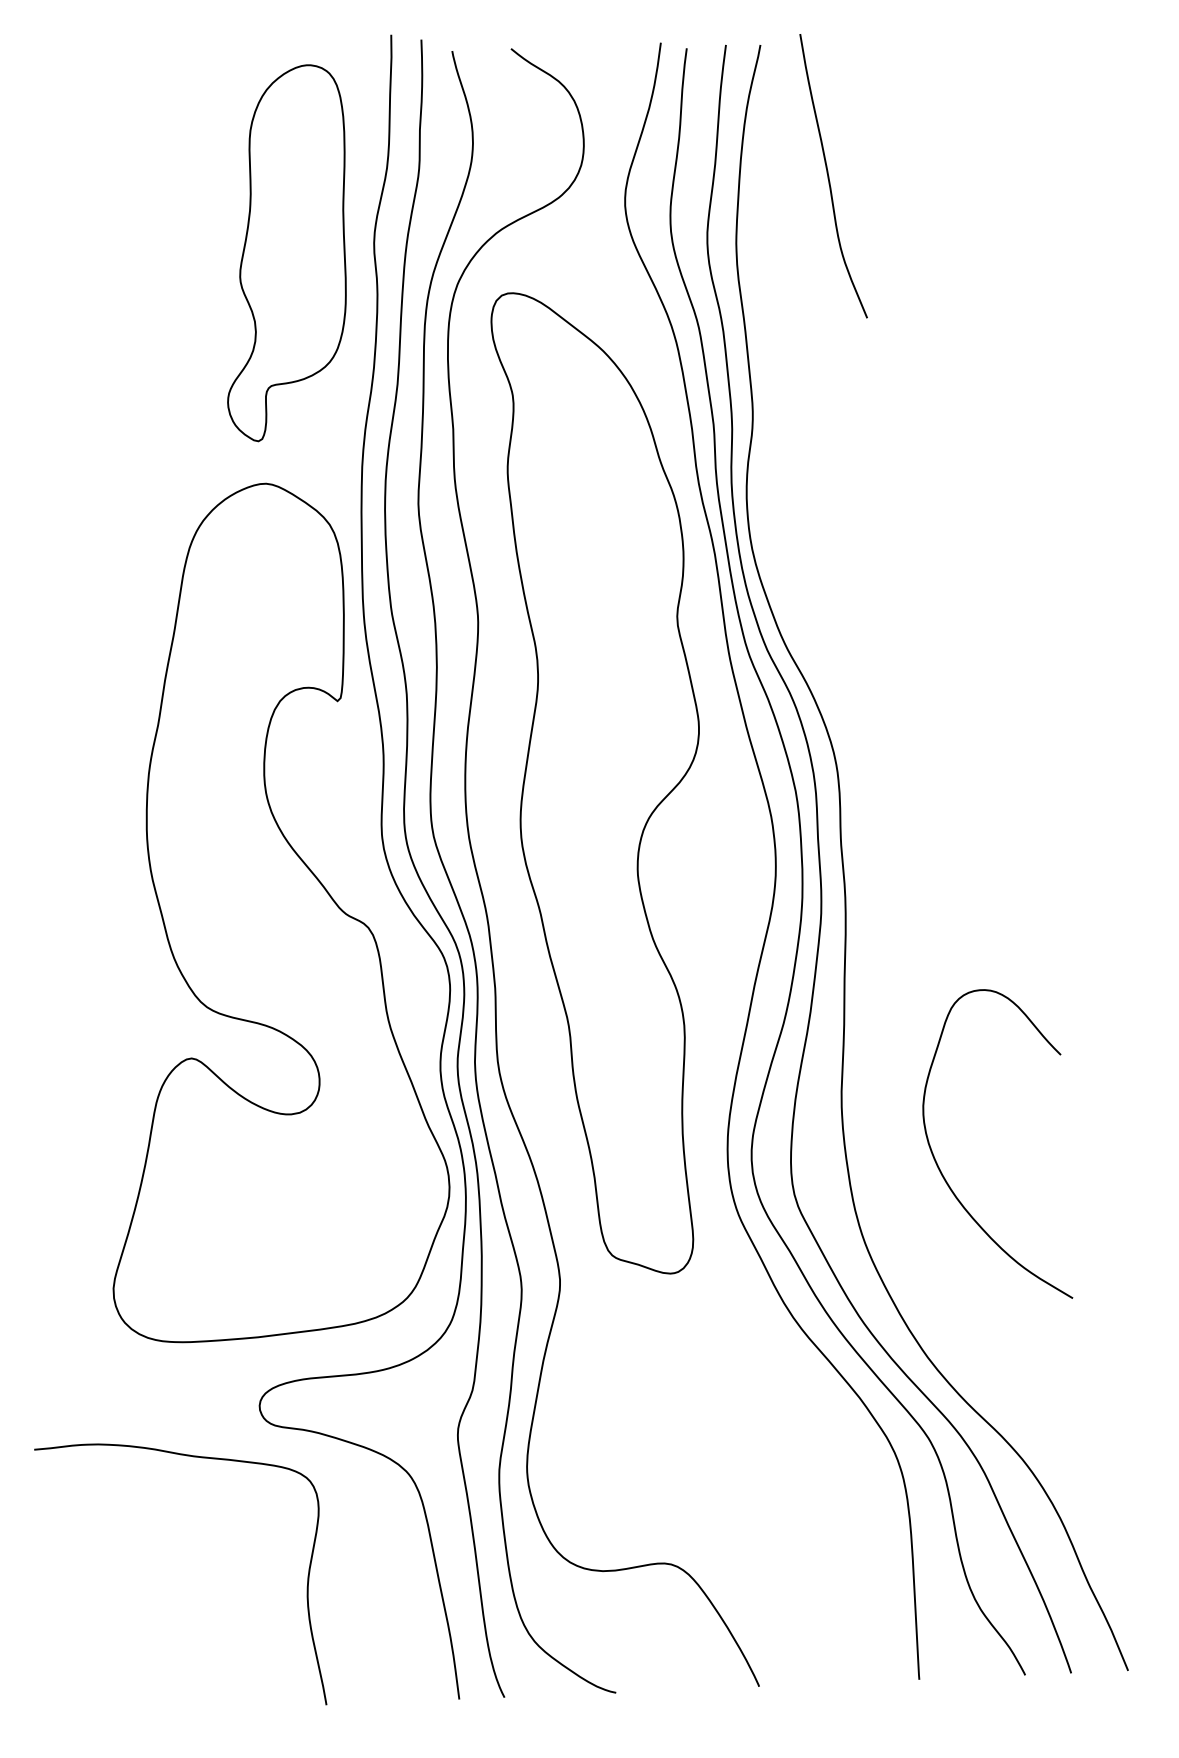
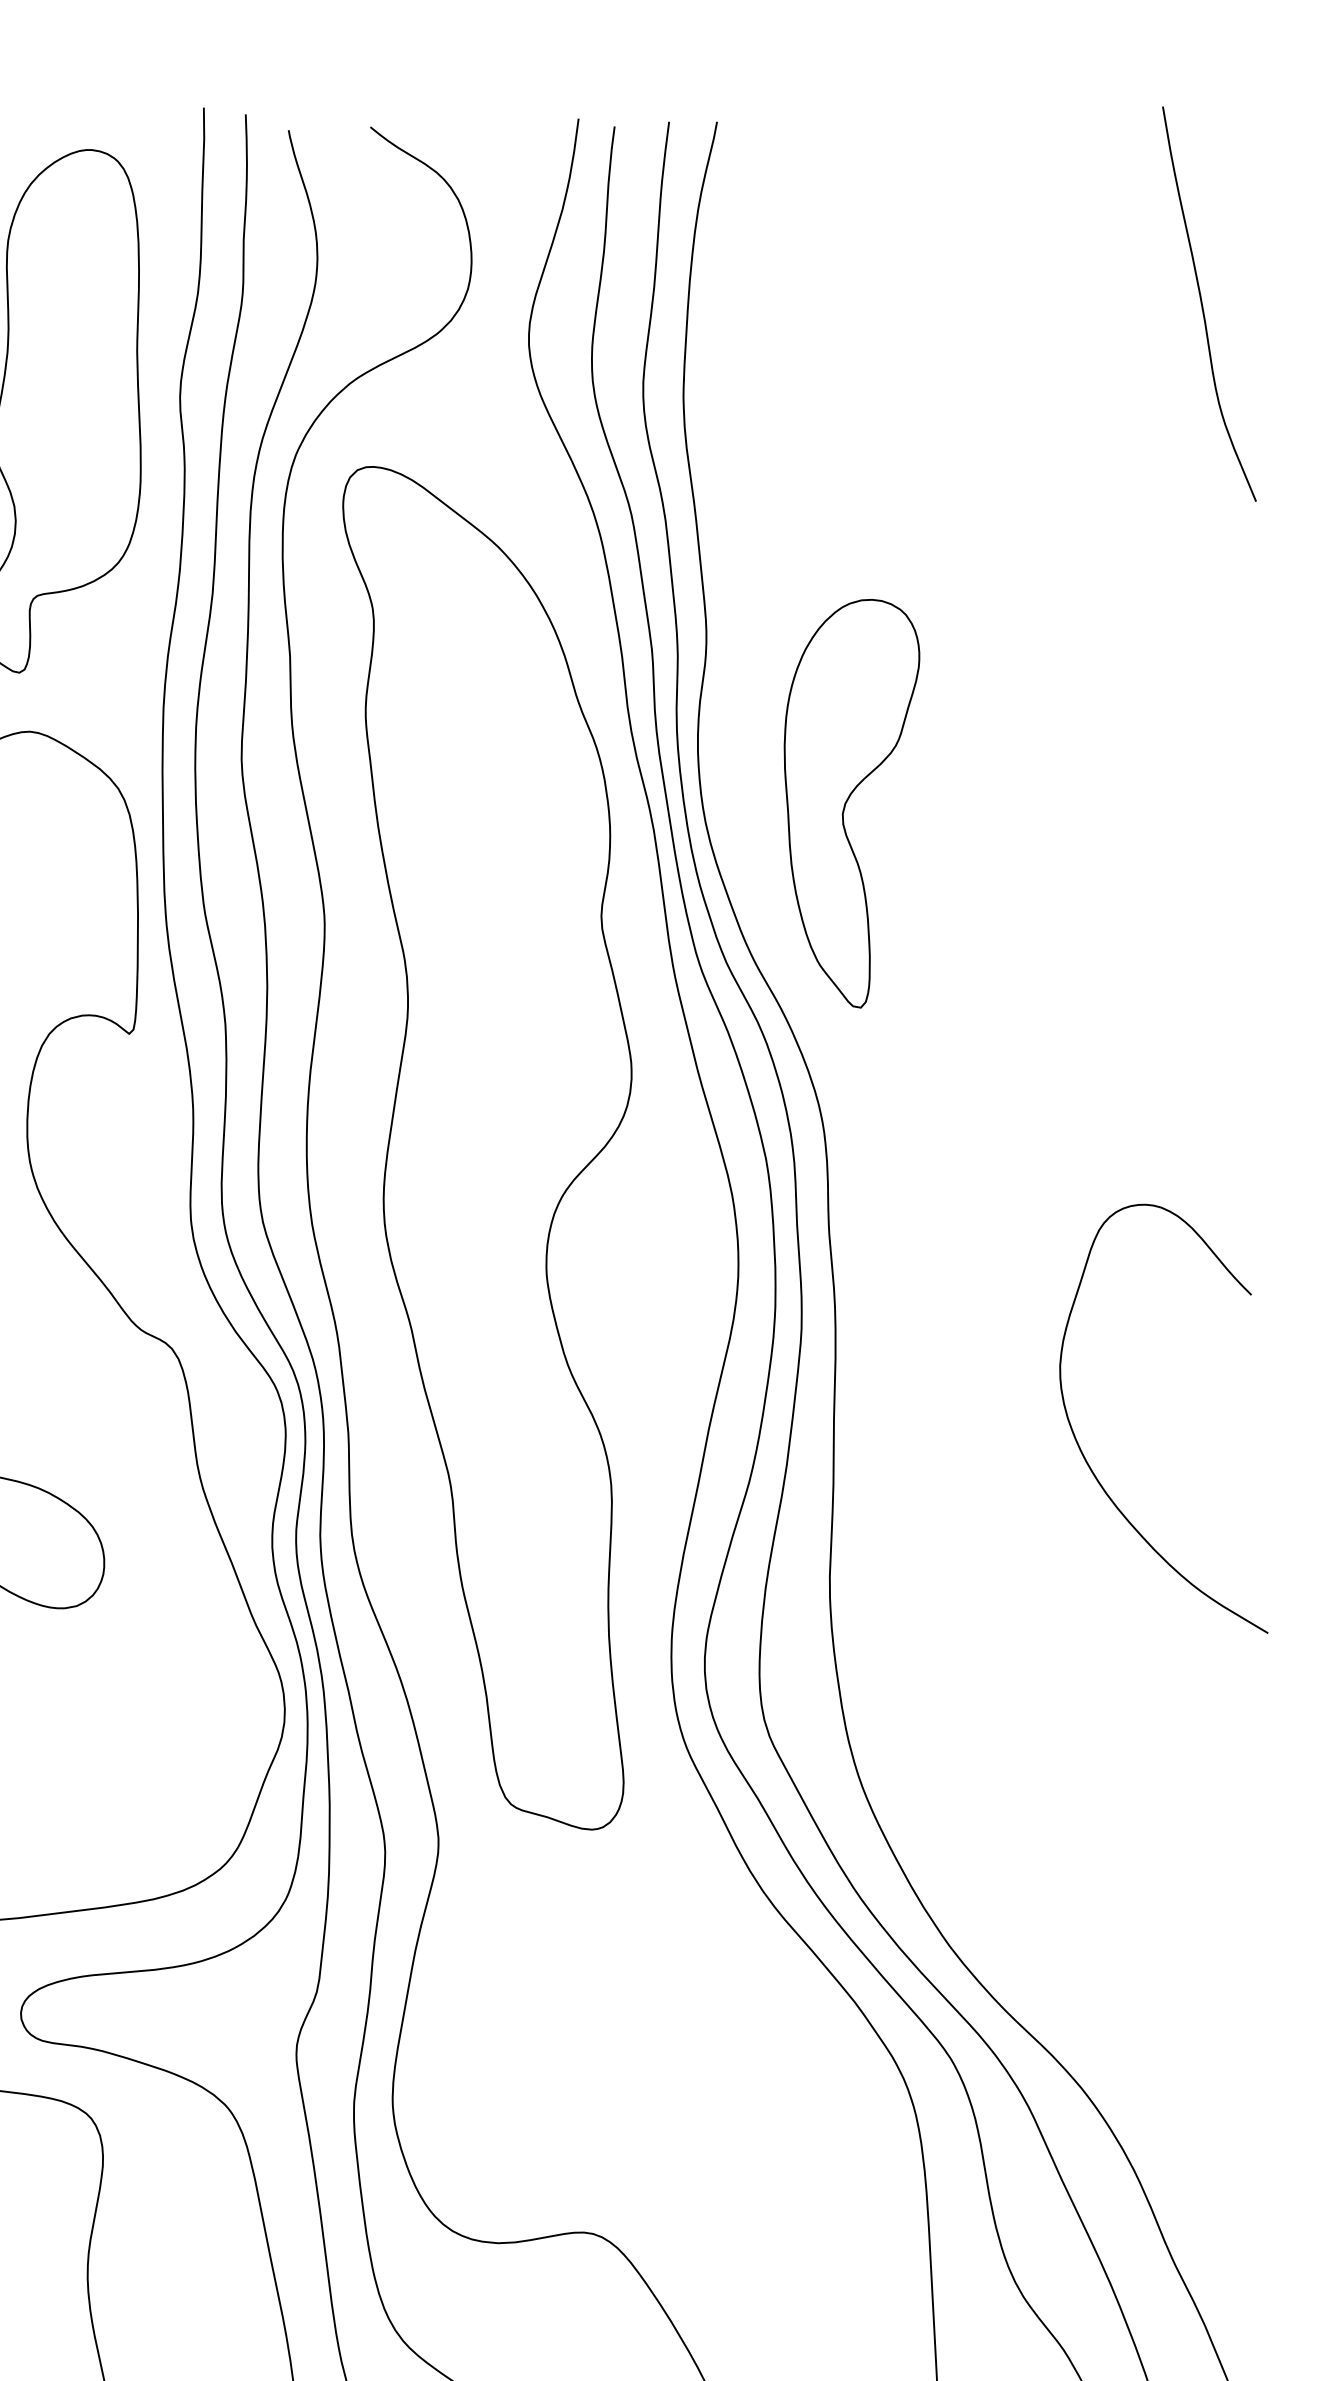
curve: (829, 176) -> (1203, 304), moved
part: (857, 535) -> (851, 803), added
curve: (944, 1176) -> (1089, 1463), moved

